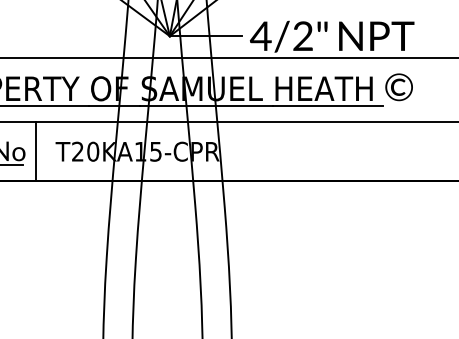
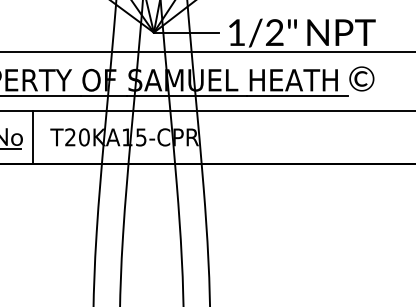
text: (260, 35) -> (236, 31), 4/2" -> 1/2"

